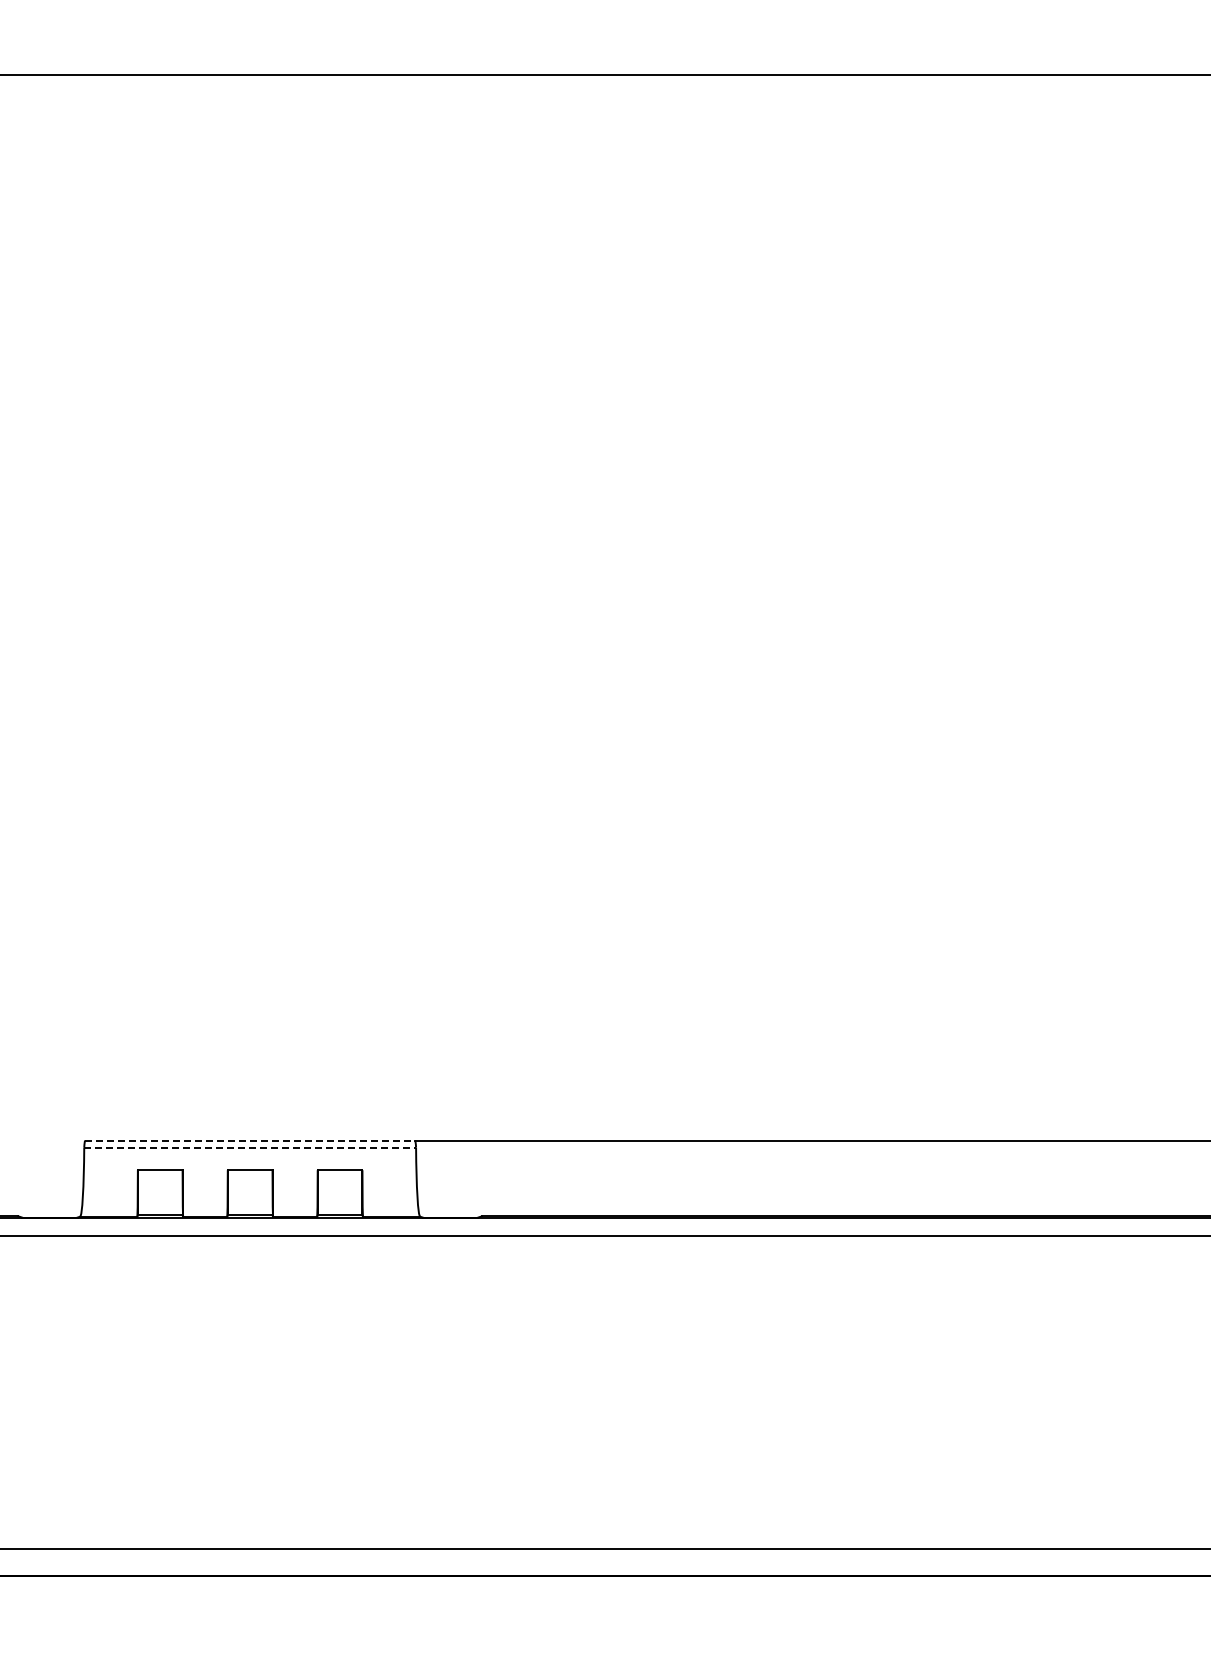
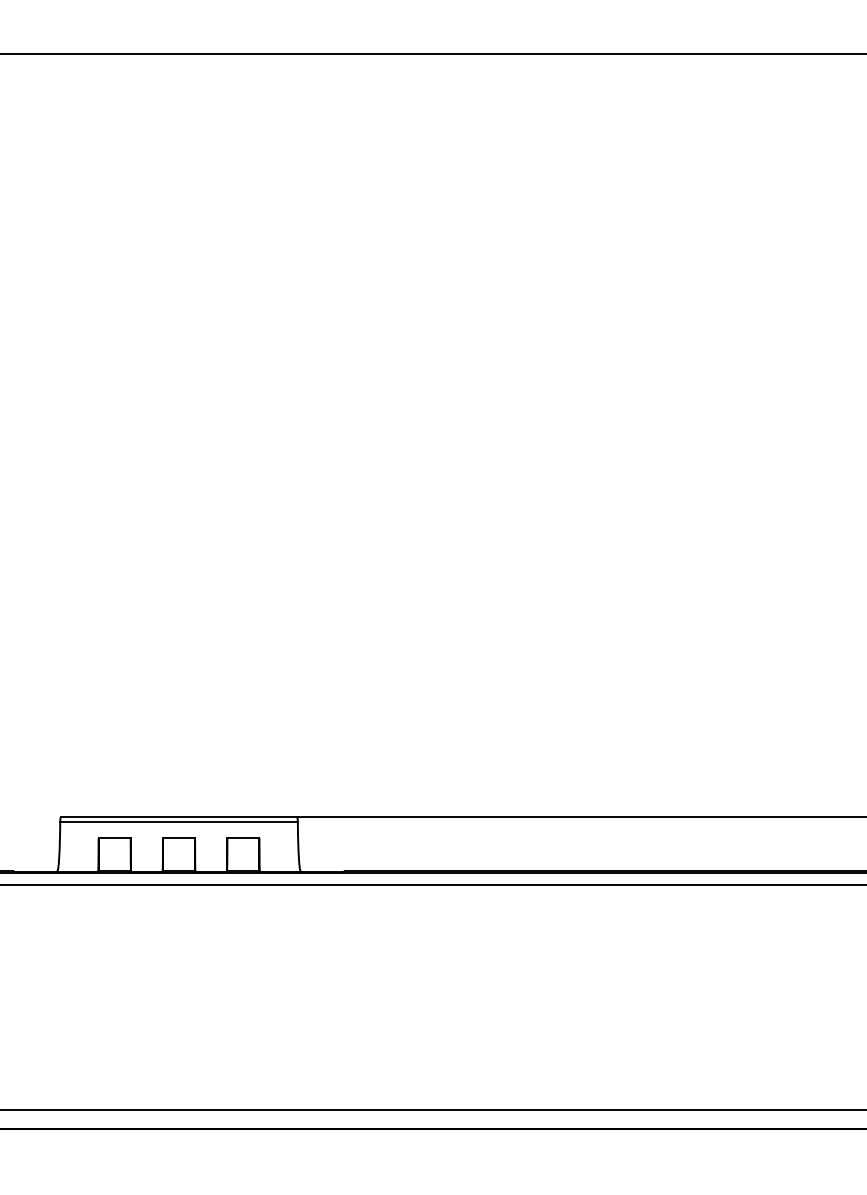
line: (250, 1140) -> (179, 816), dashed -> solid
line: (250, 1147) -> (179, 821), dashed -> solid

